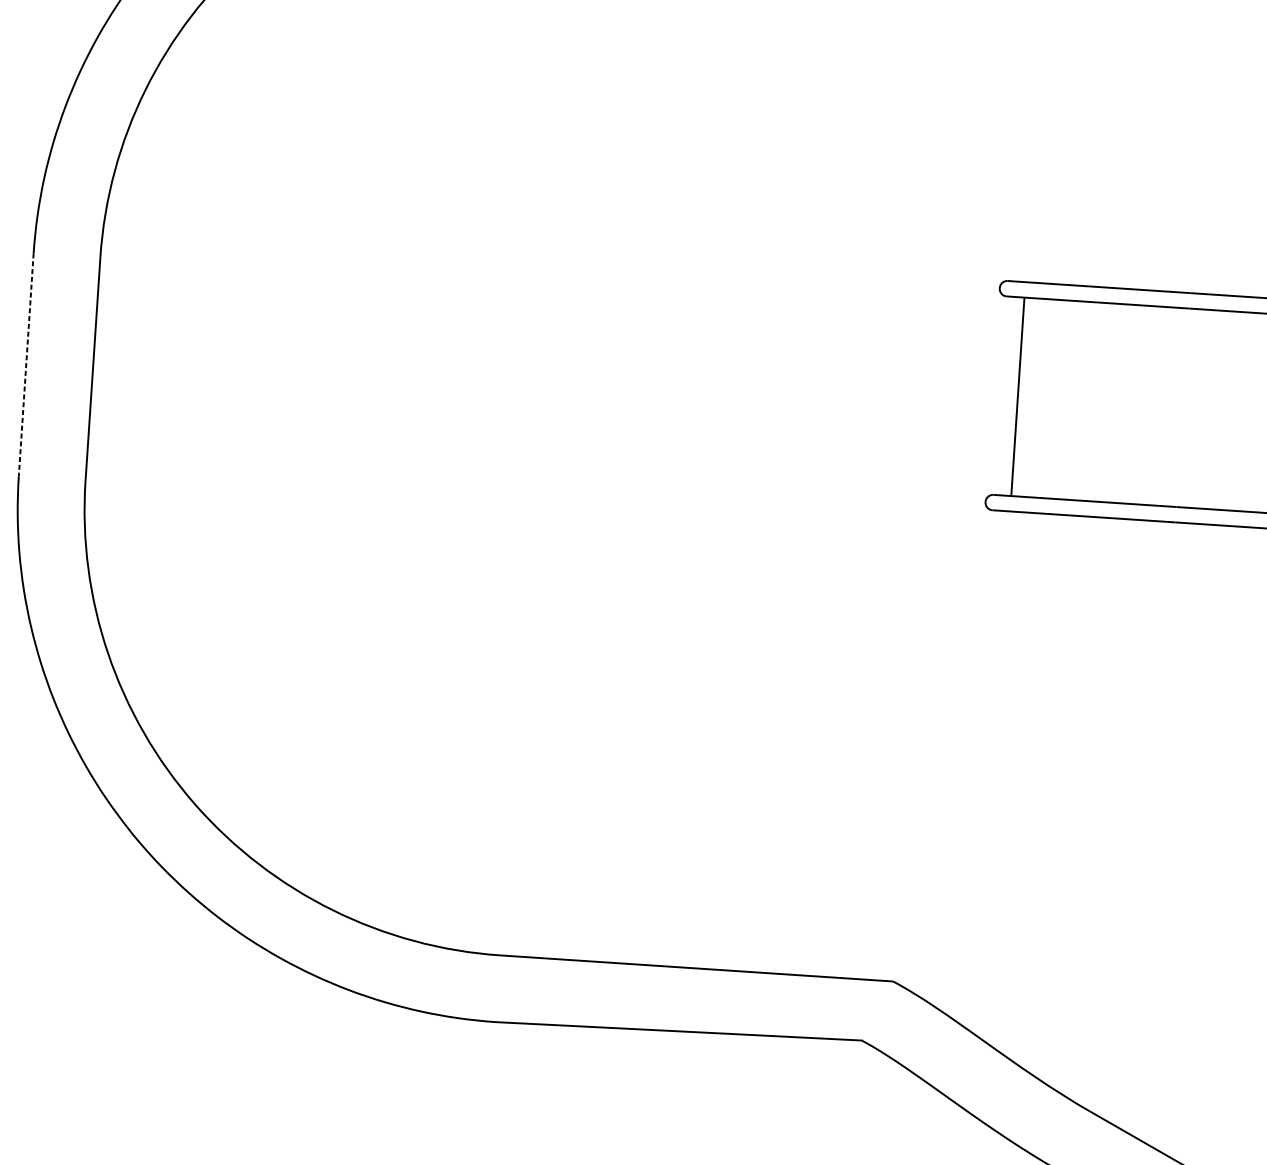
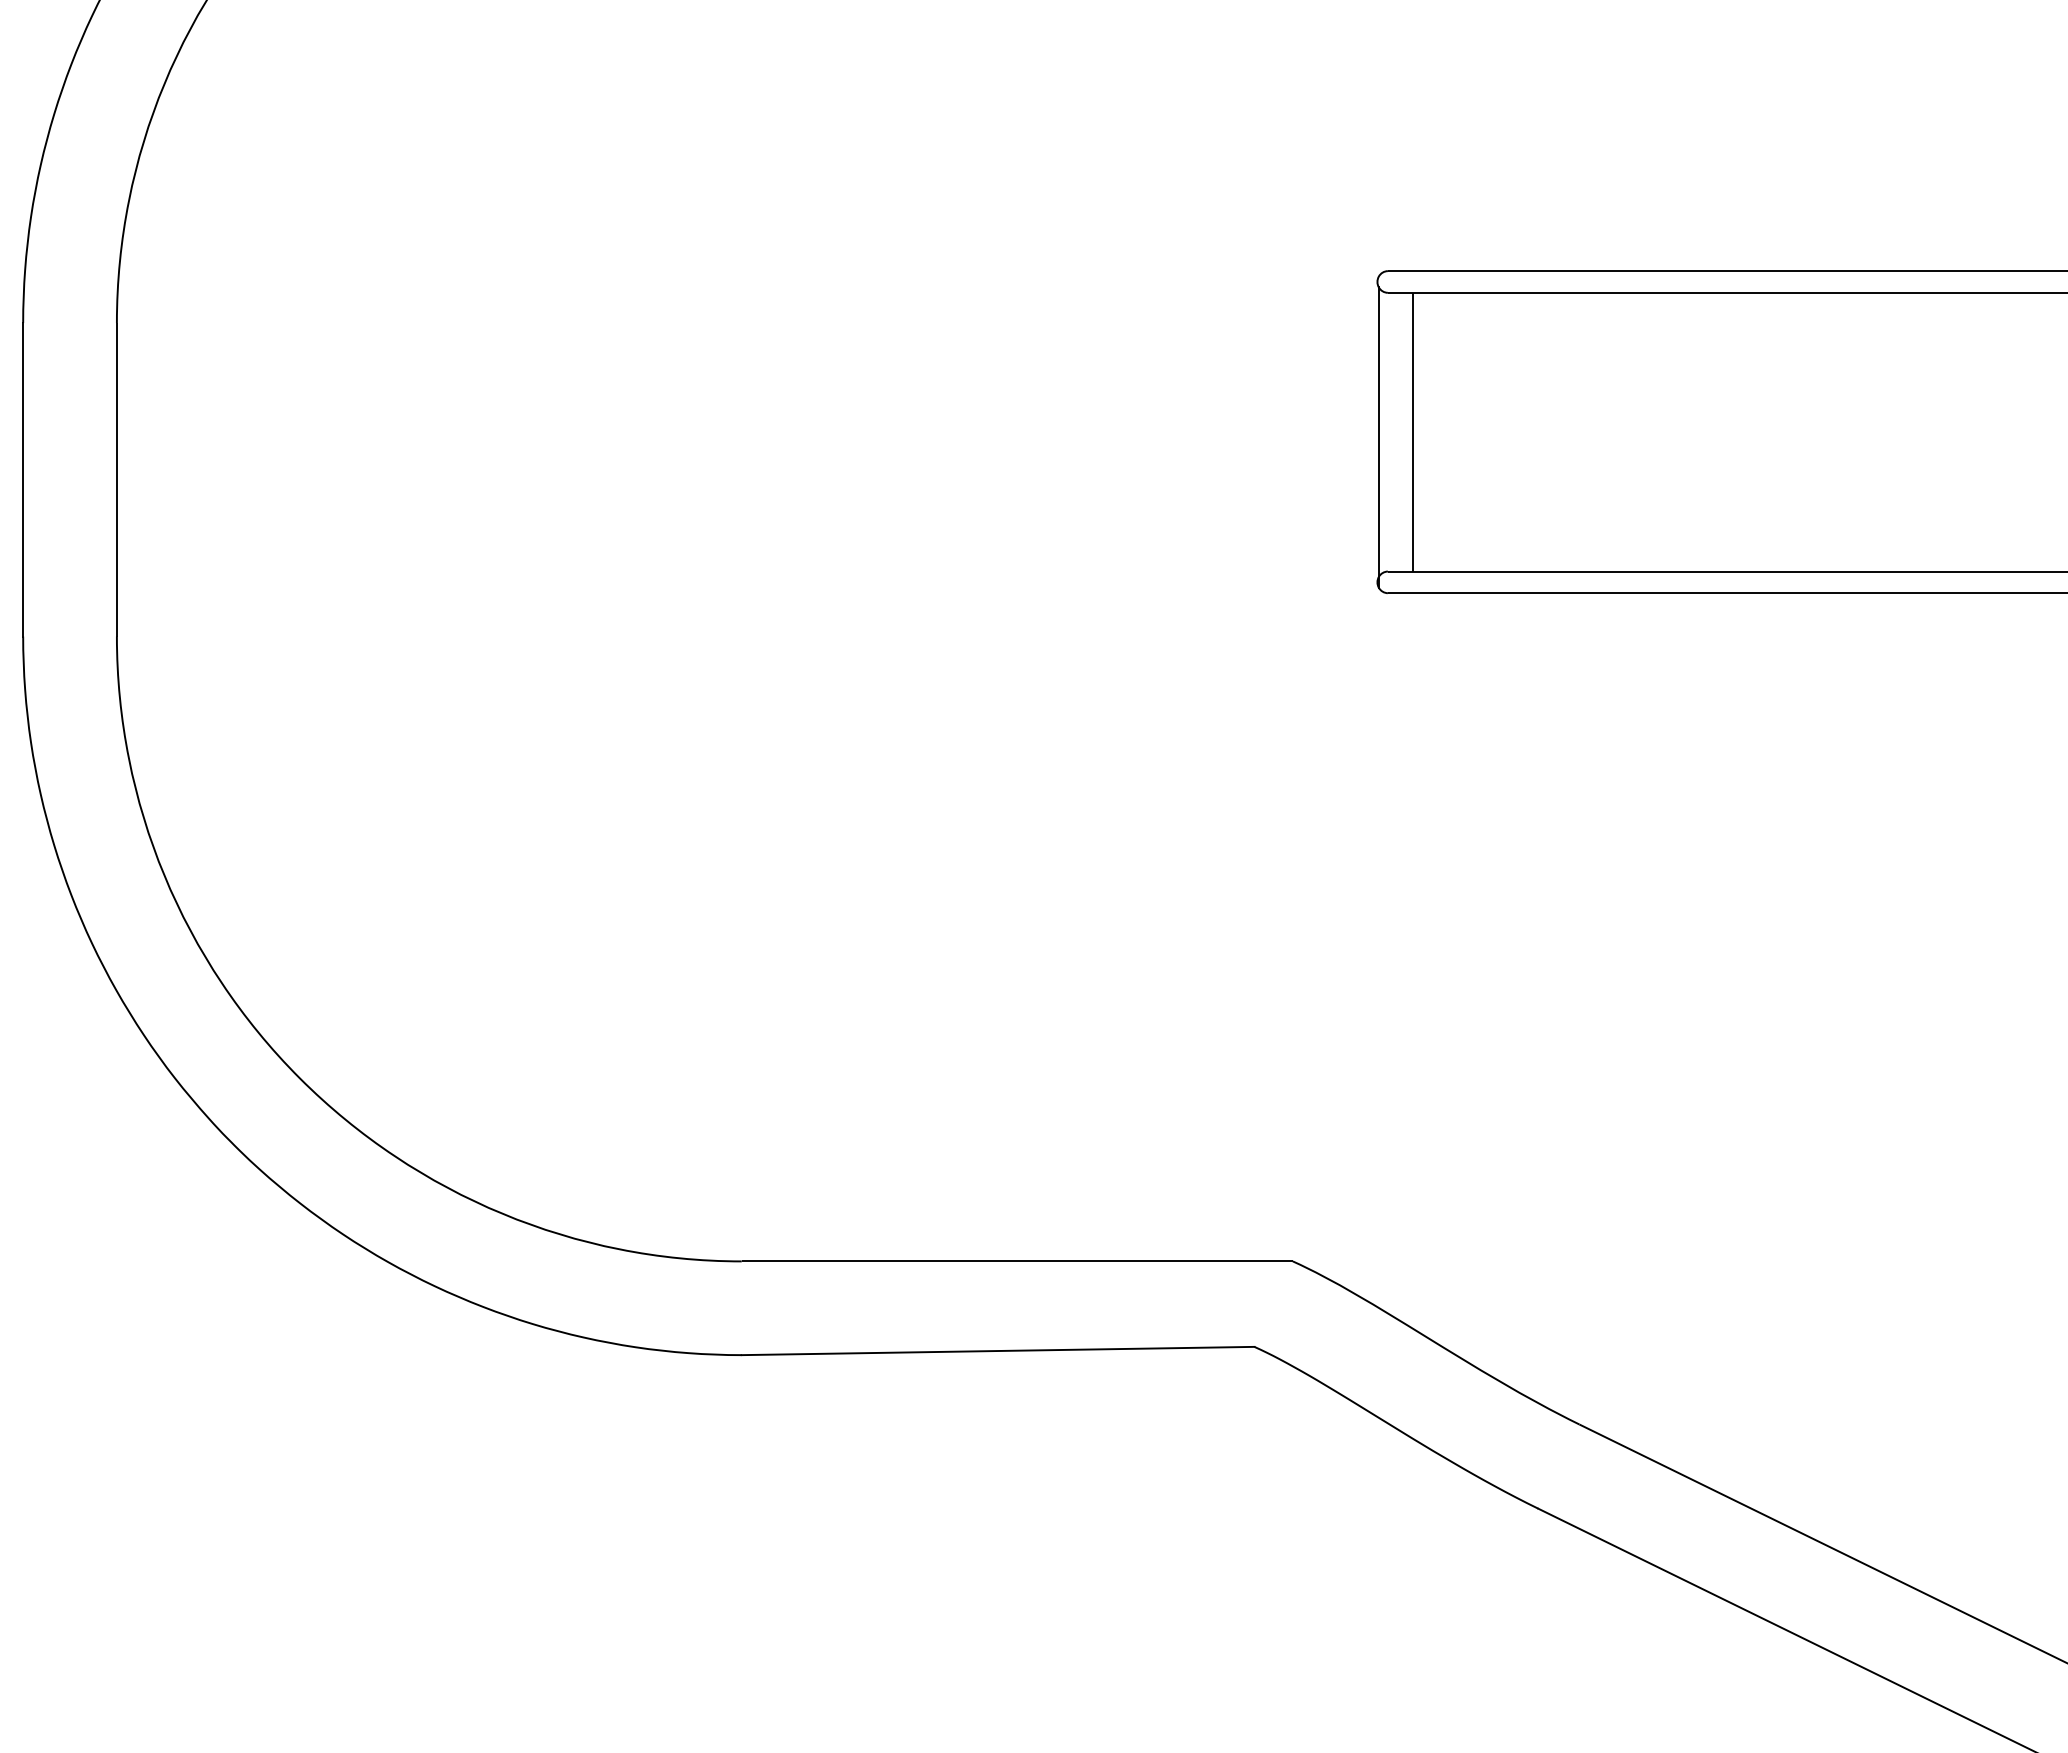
line: (26, 364) -> (23, 479), dashed -> solid
line: (993, 398) -> (1378, 437), added

